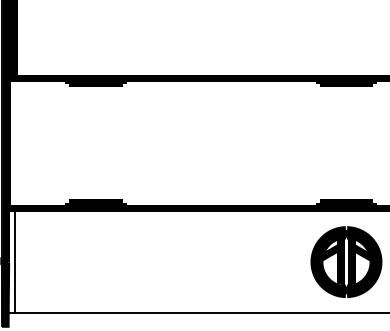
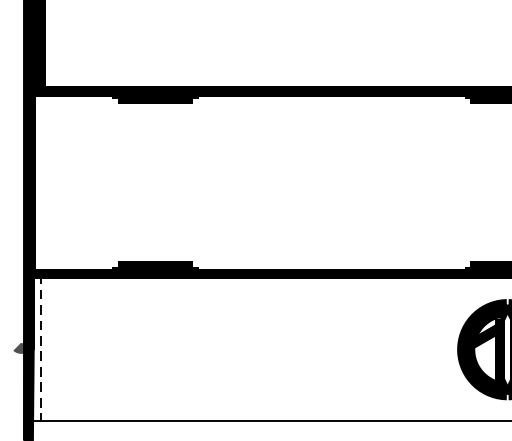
line: (14, 261) -> (40, 348), solid -> dashed

